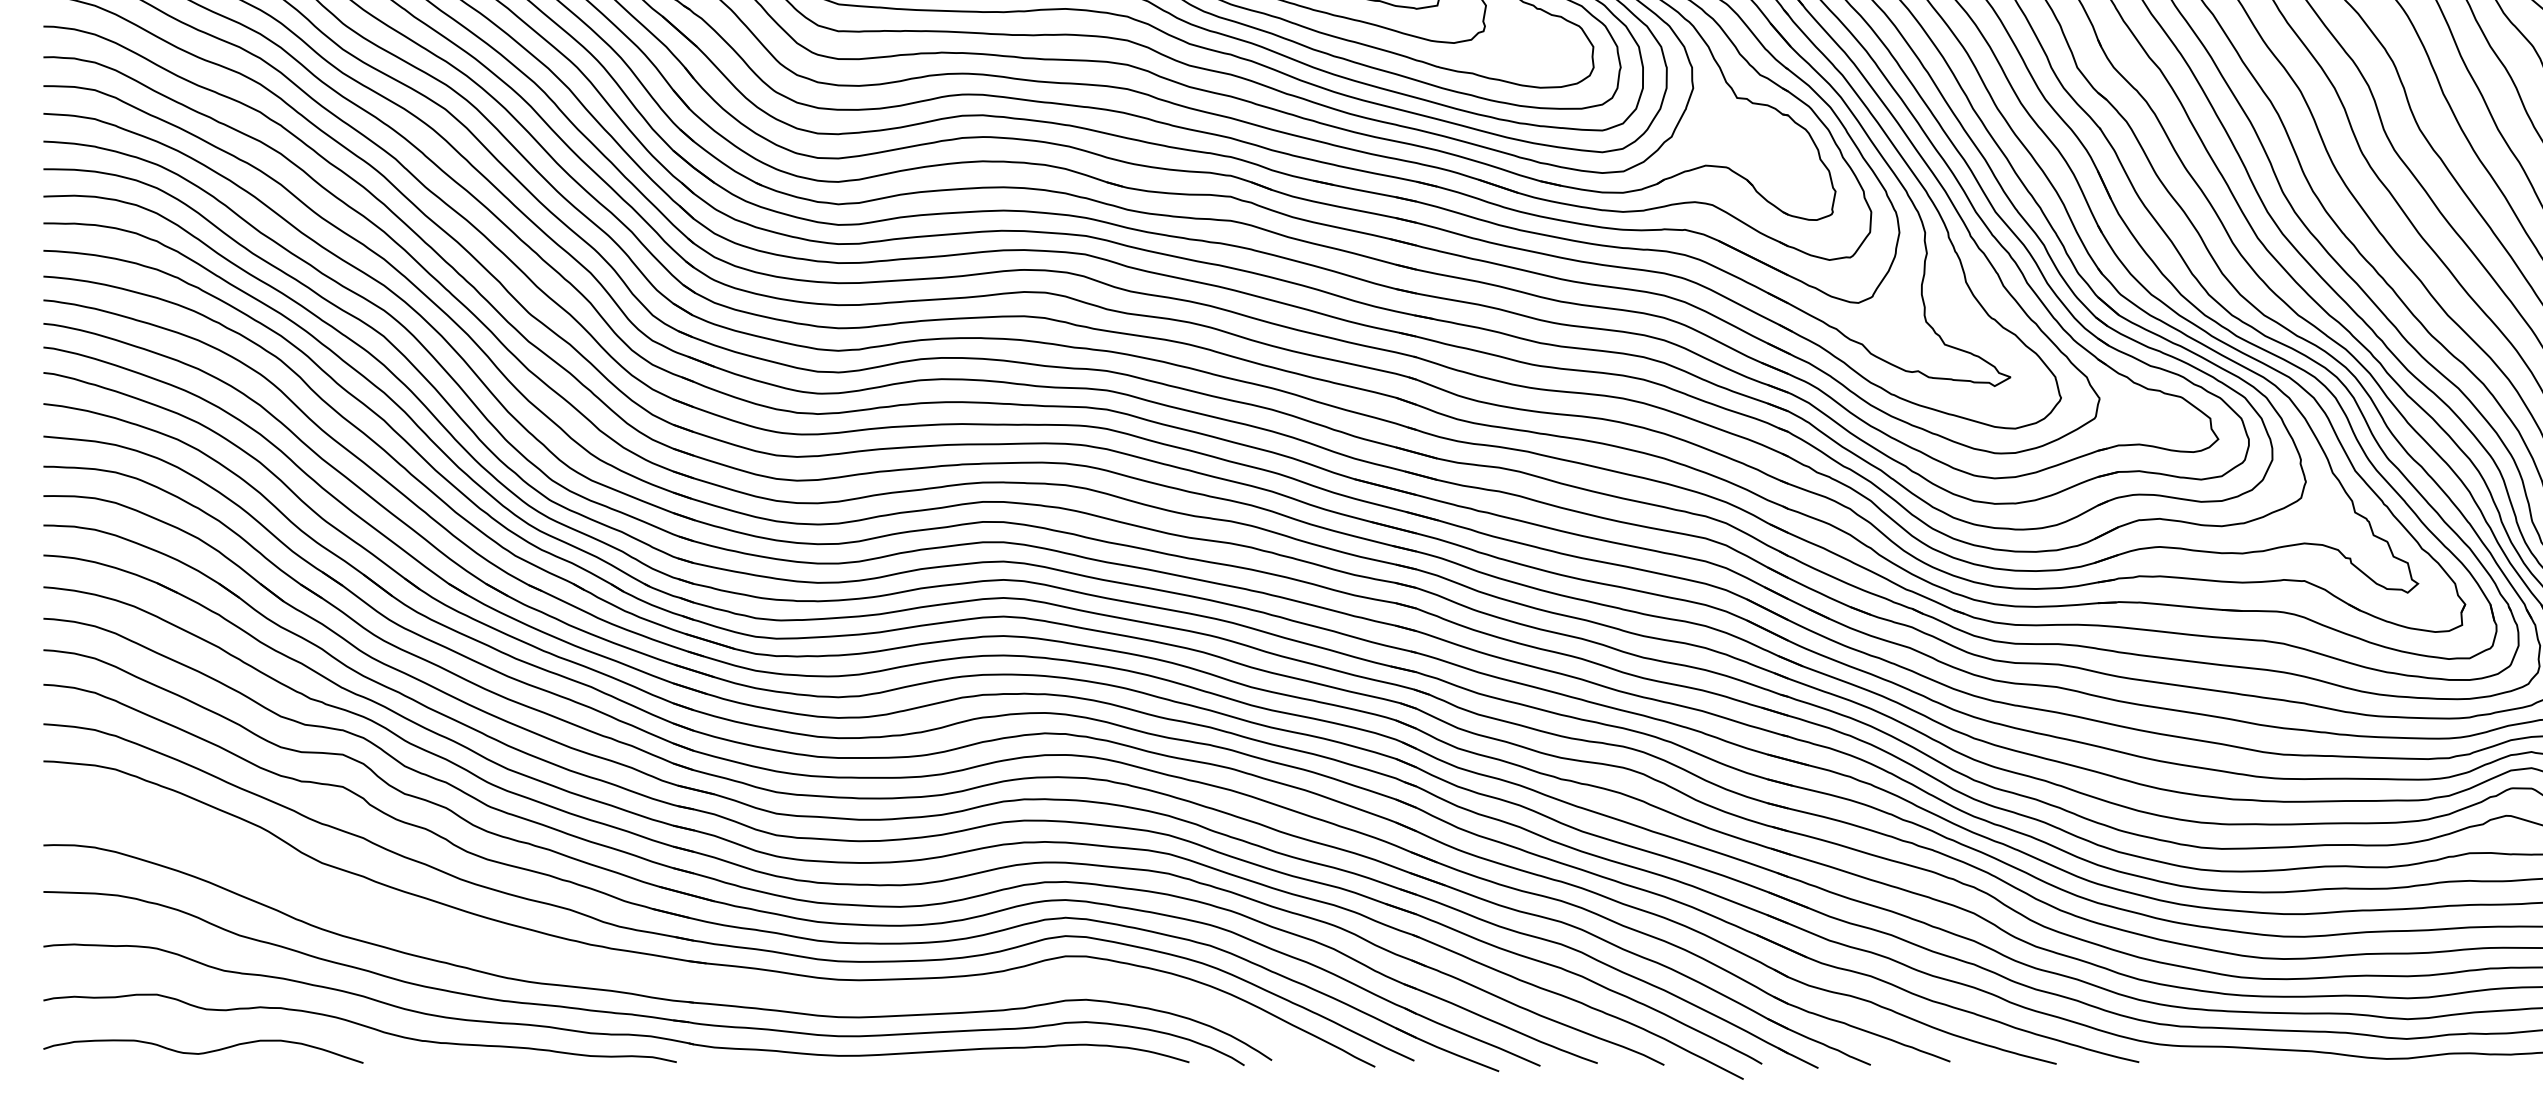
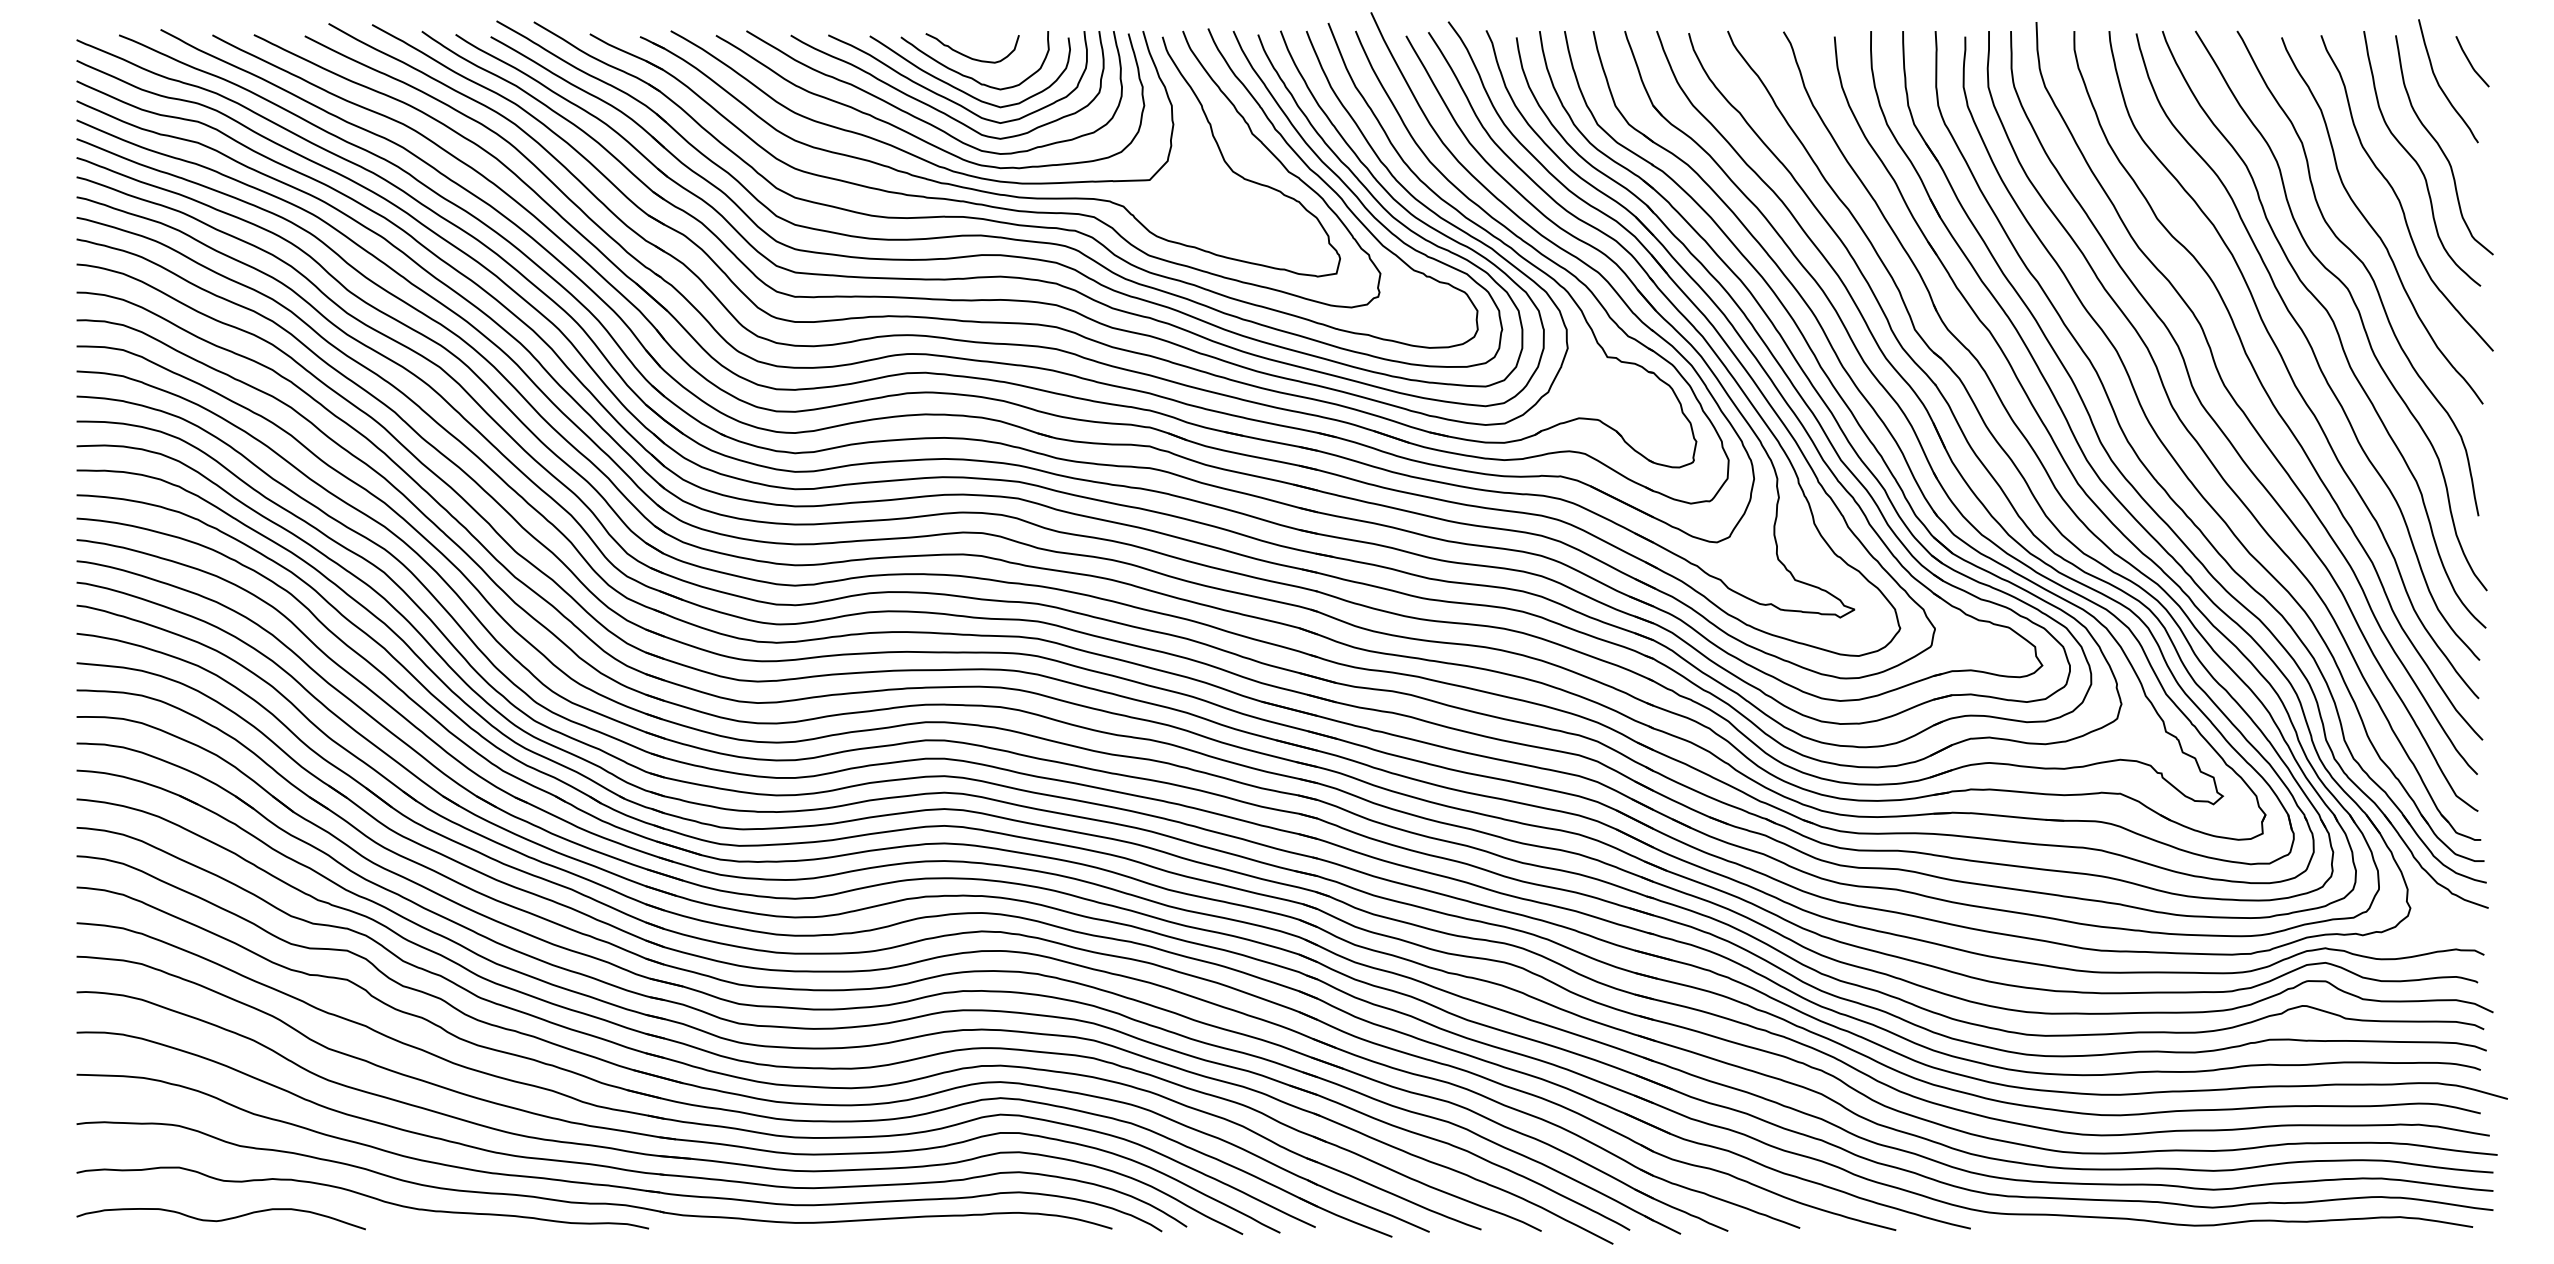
part: (686, 980) -> (657, 1154), added

